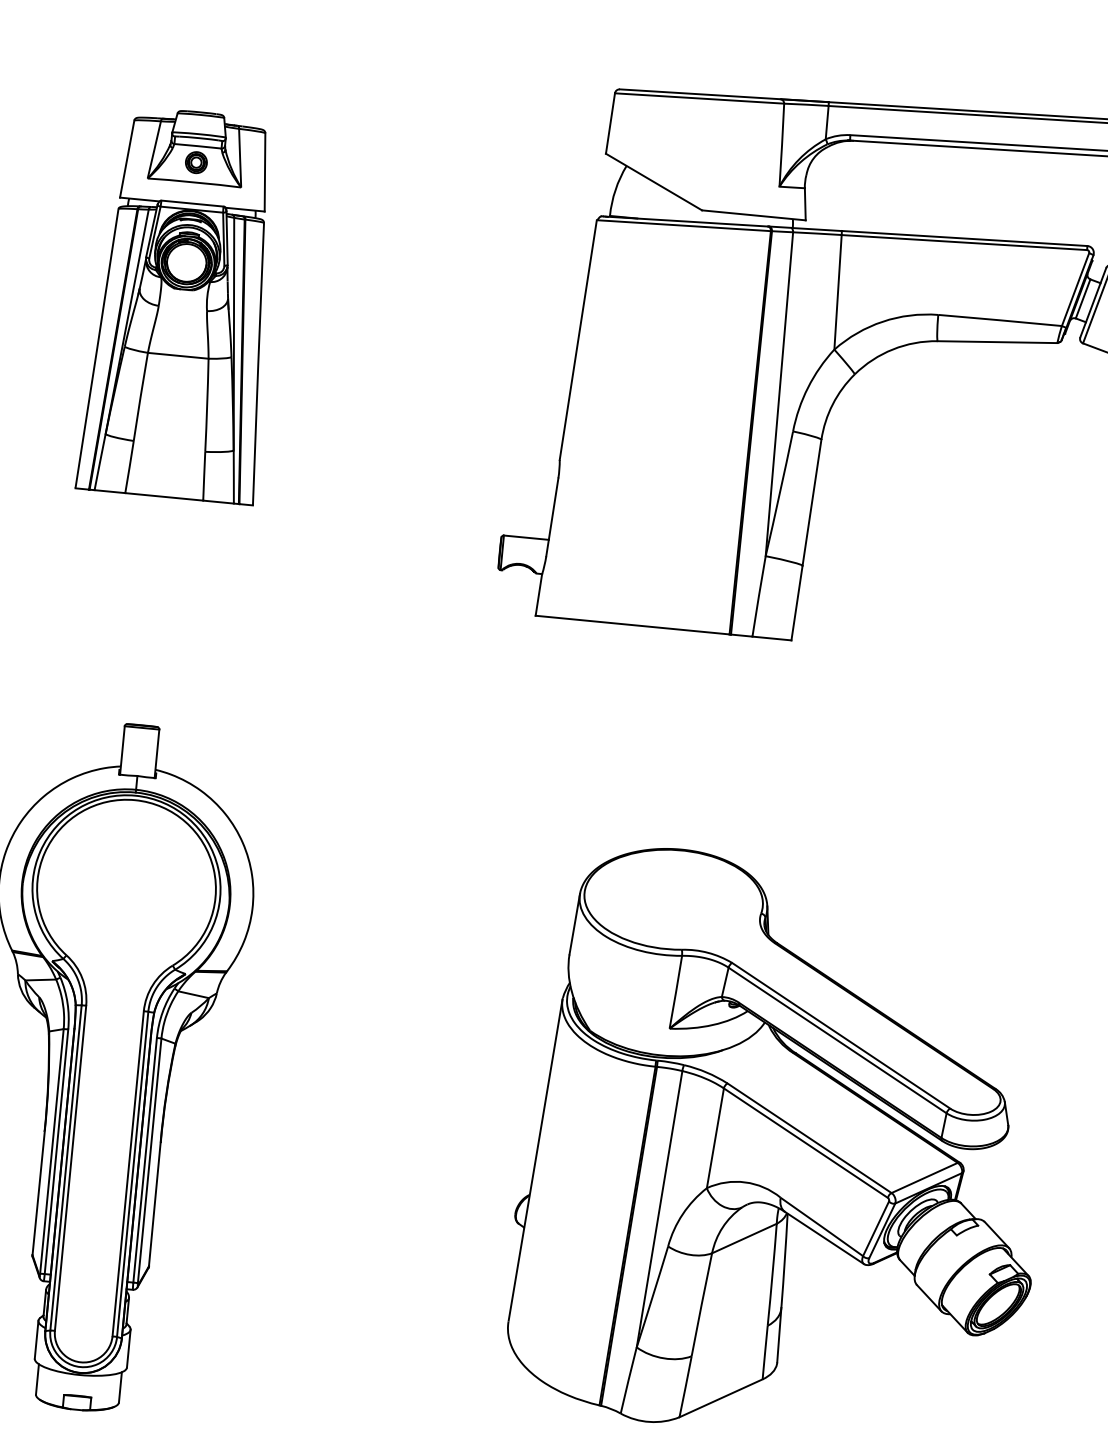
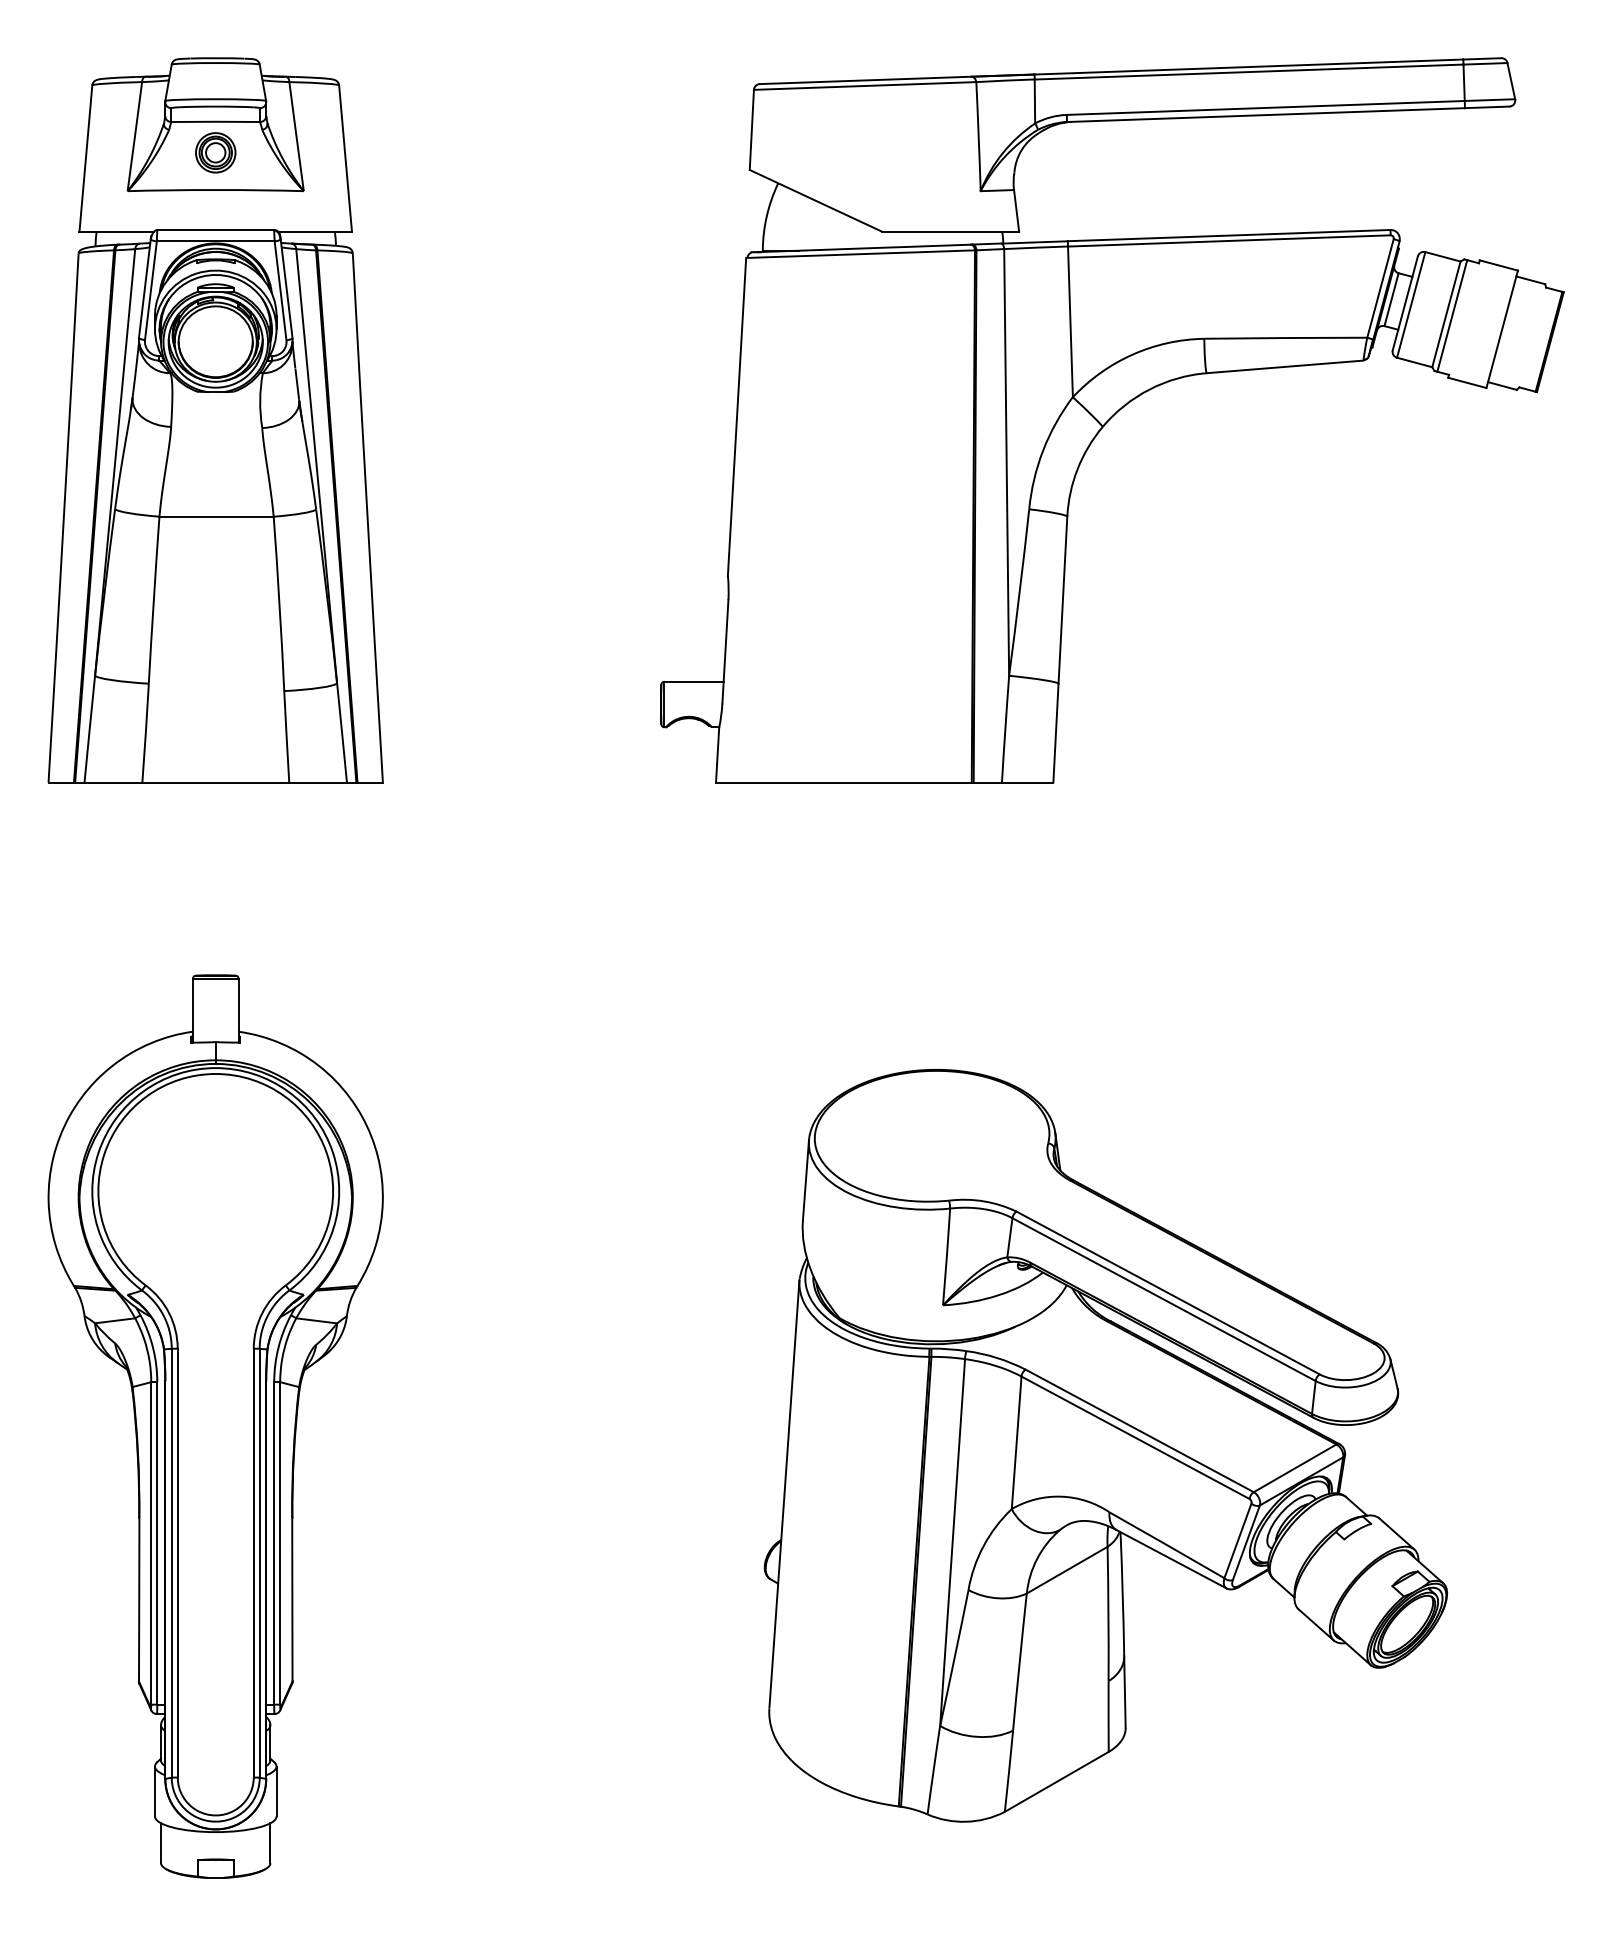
part: (182, 304) -> (215, 420), size x1.43

